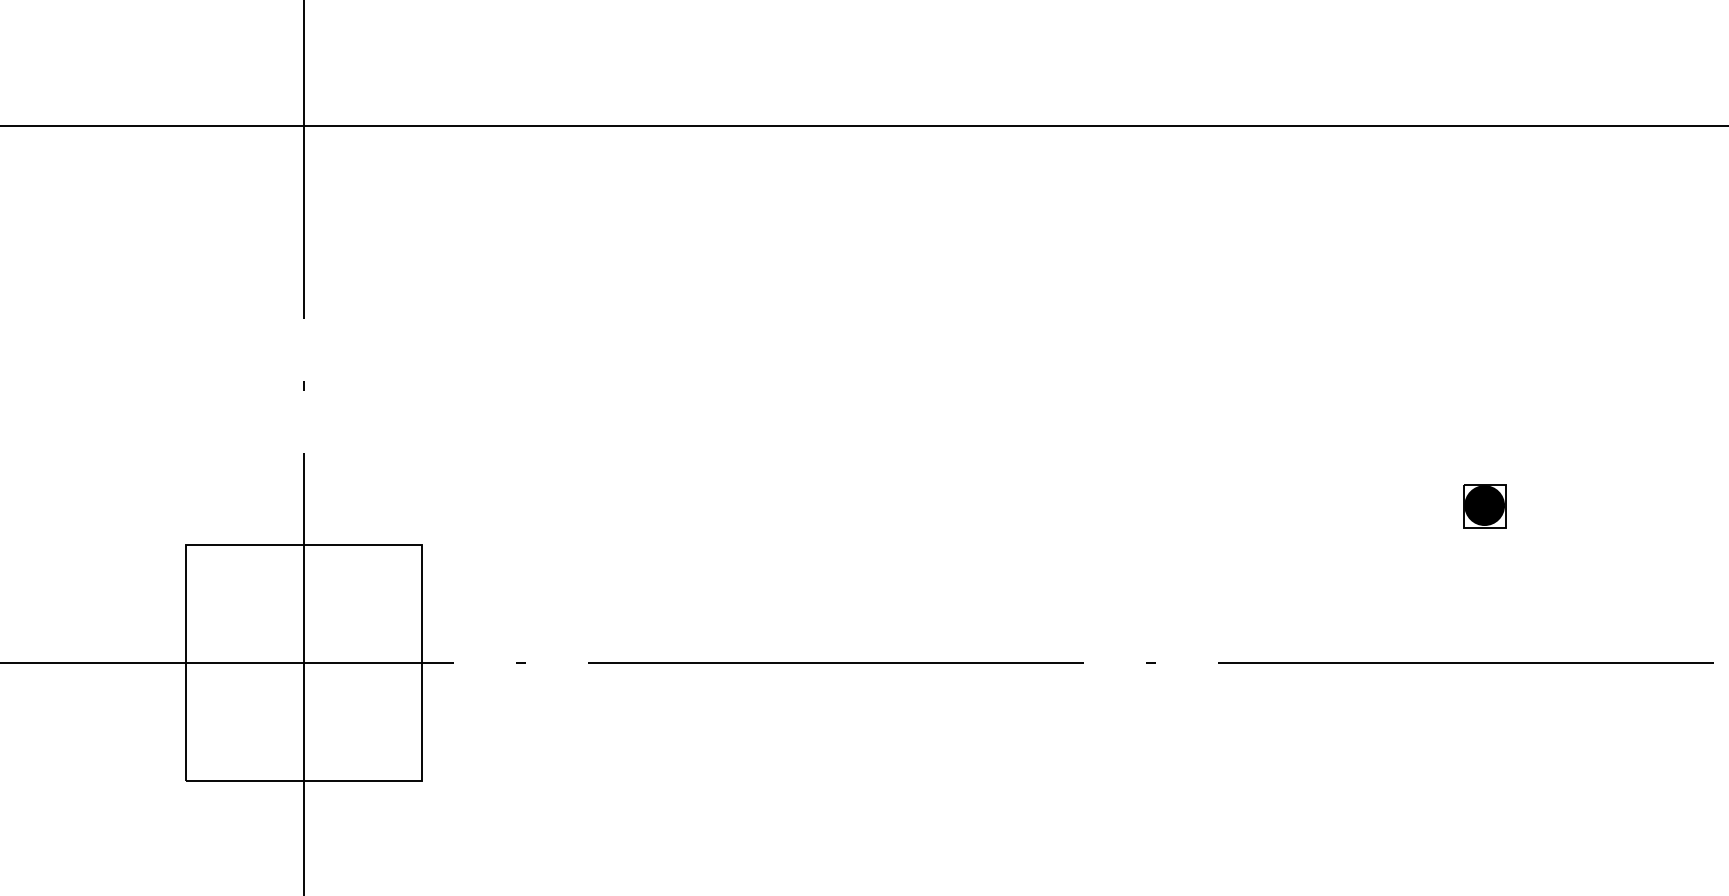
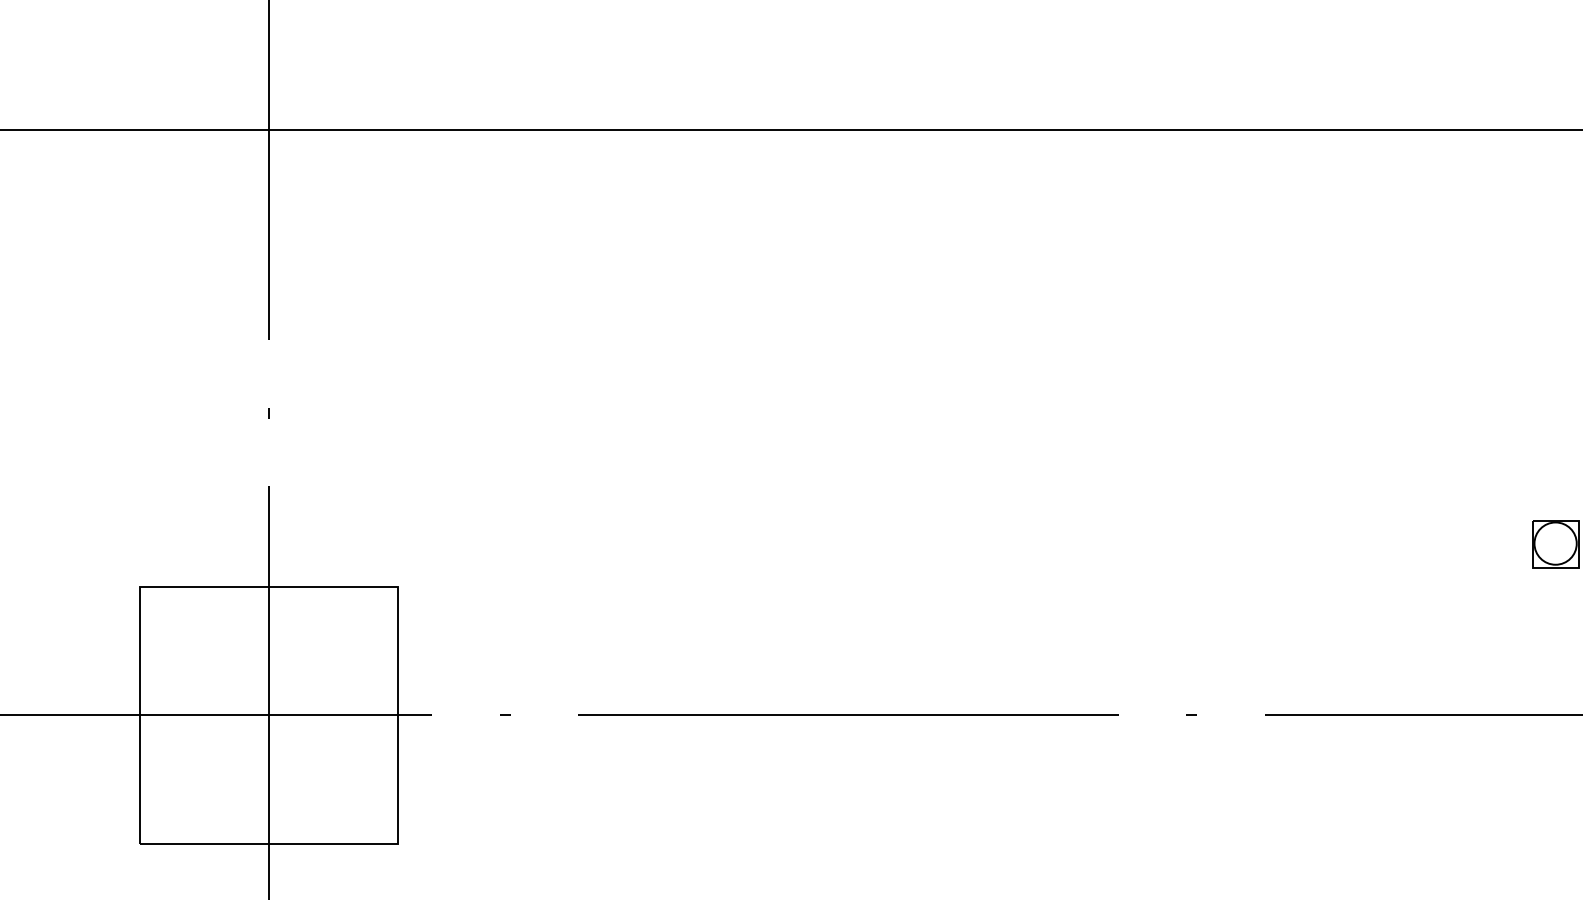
fill: (1484, 505) -> (1555, 543), removed

